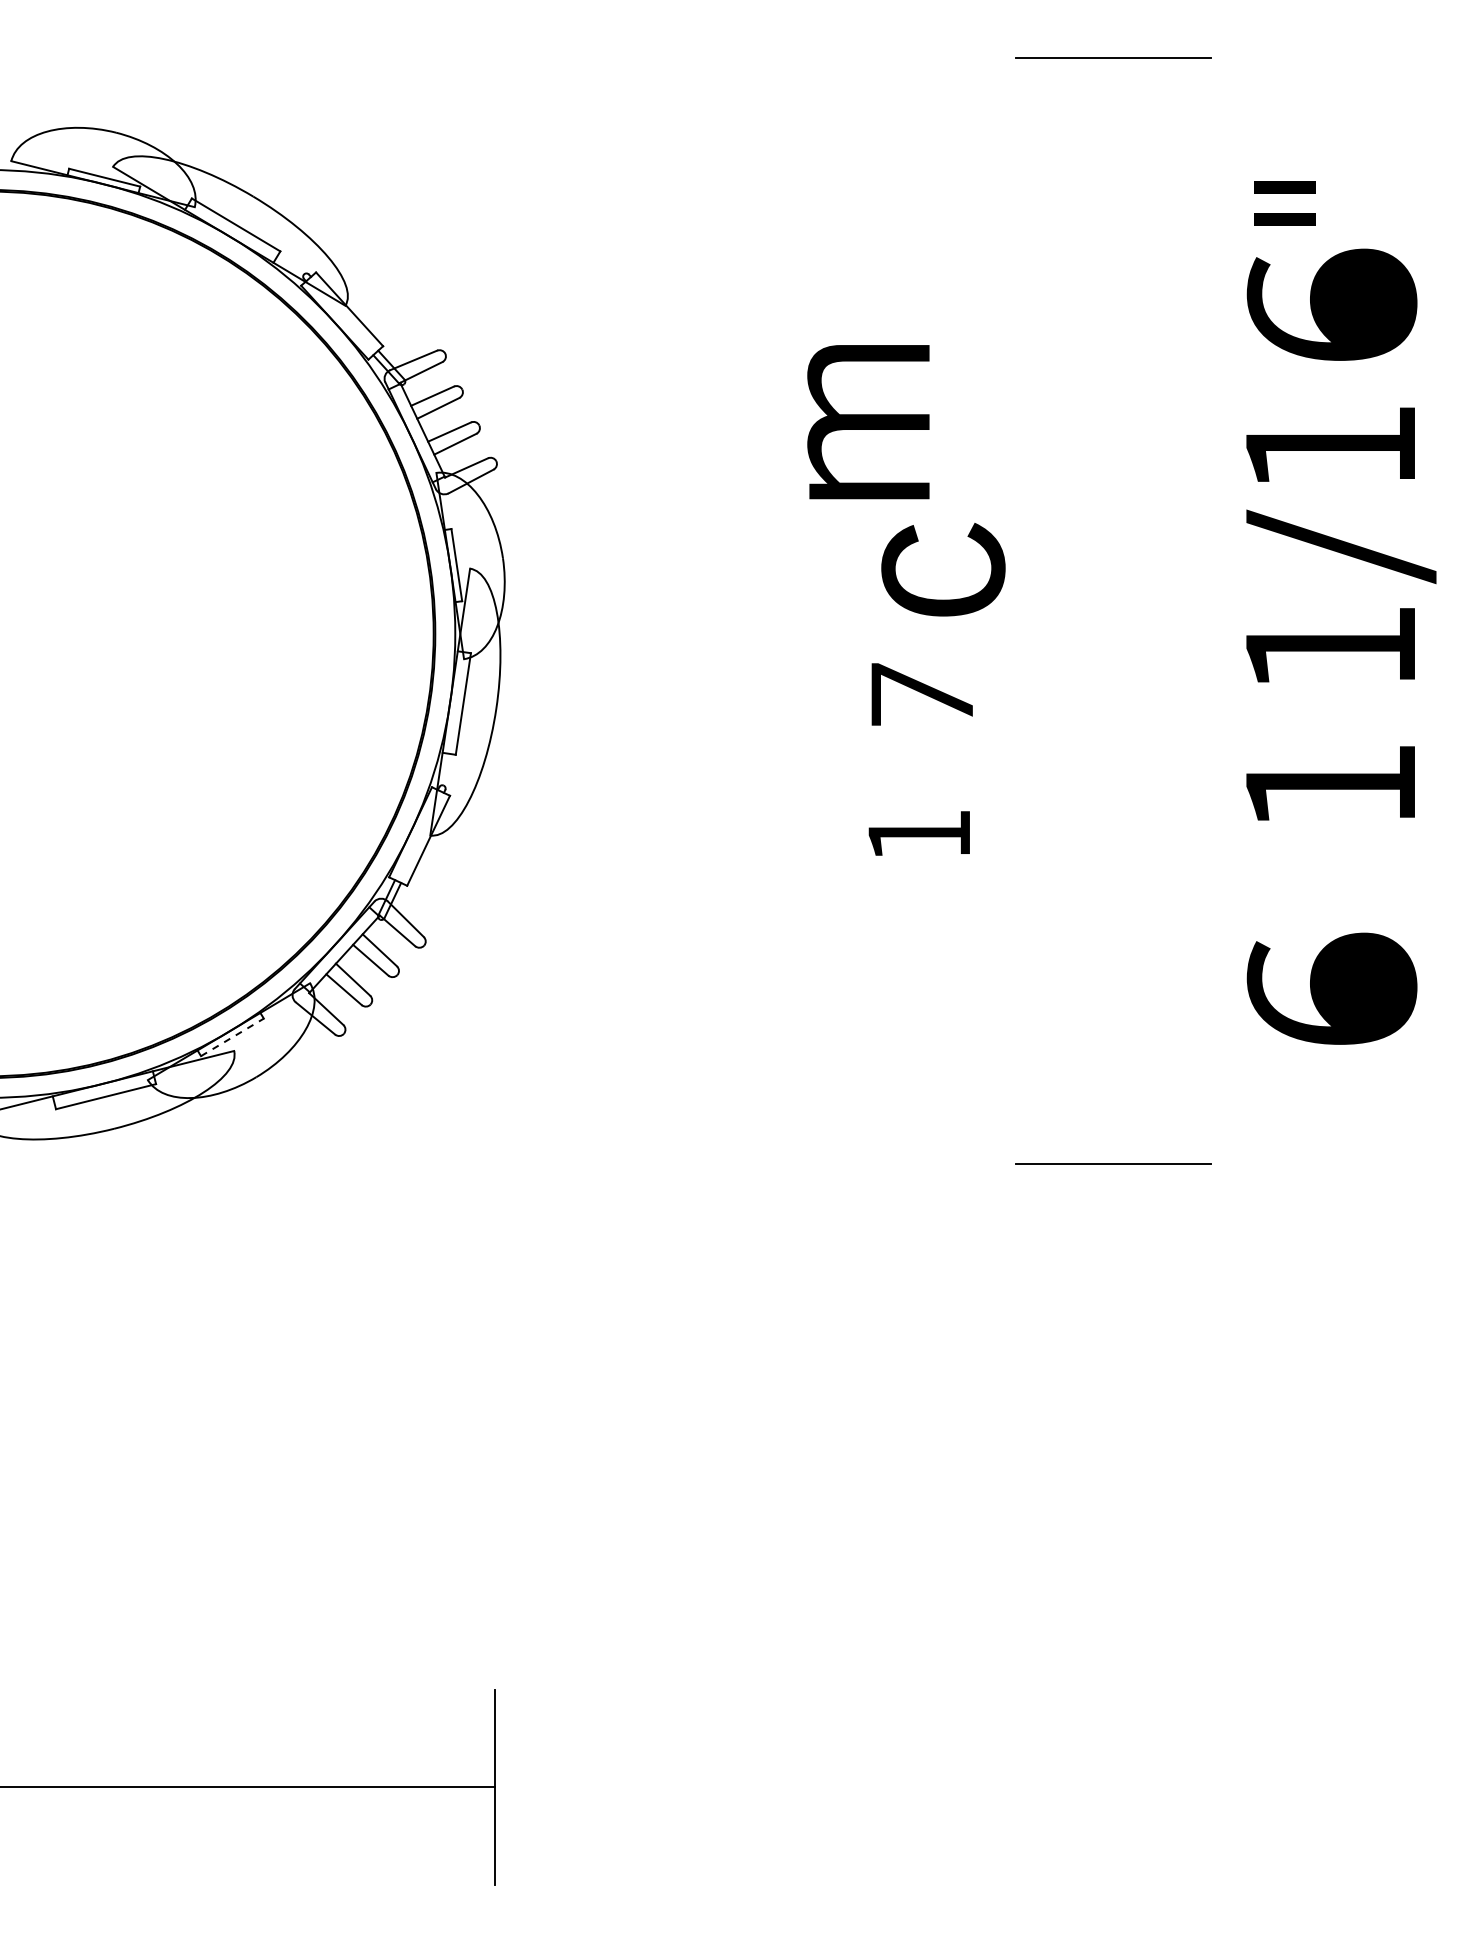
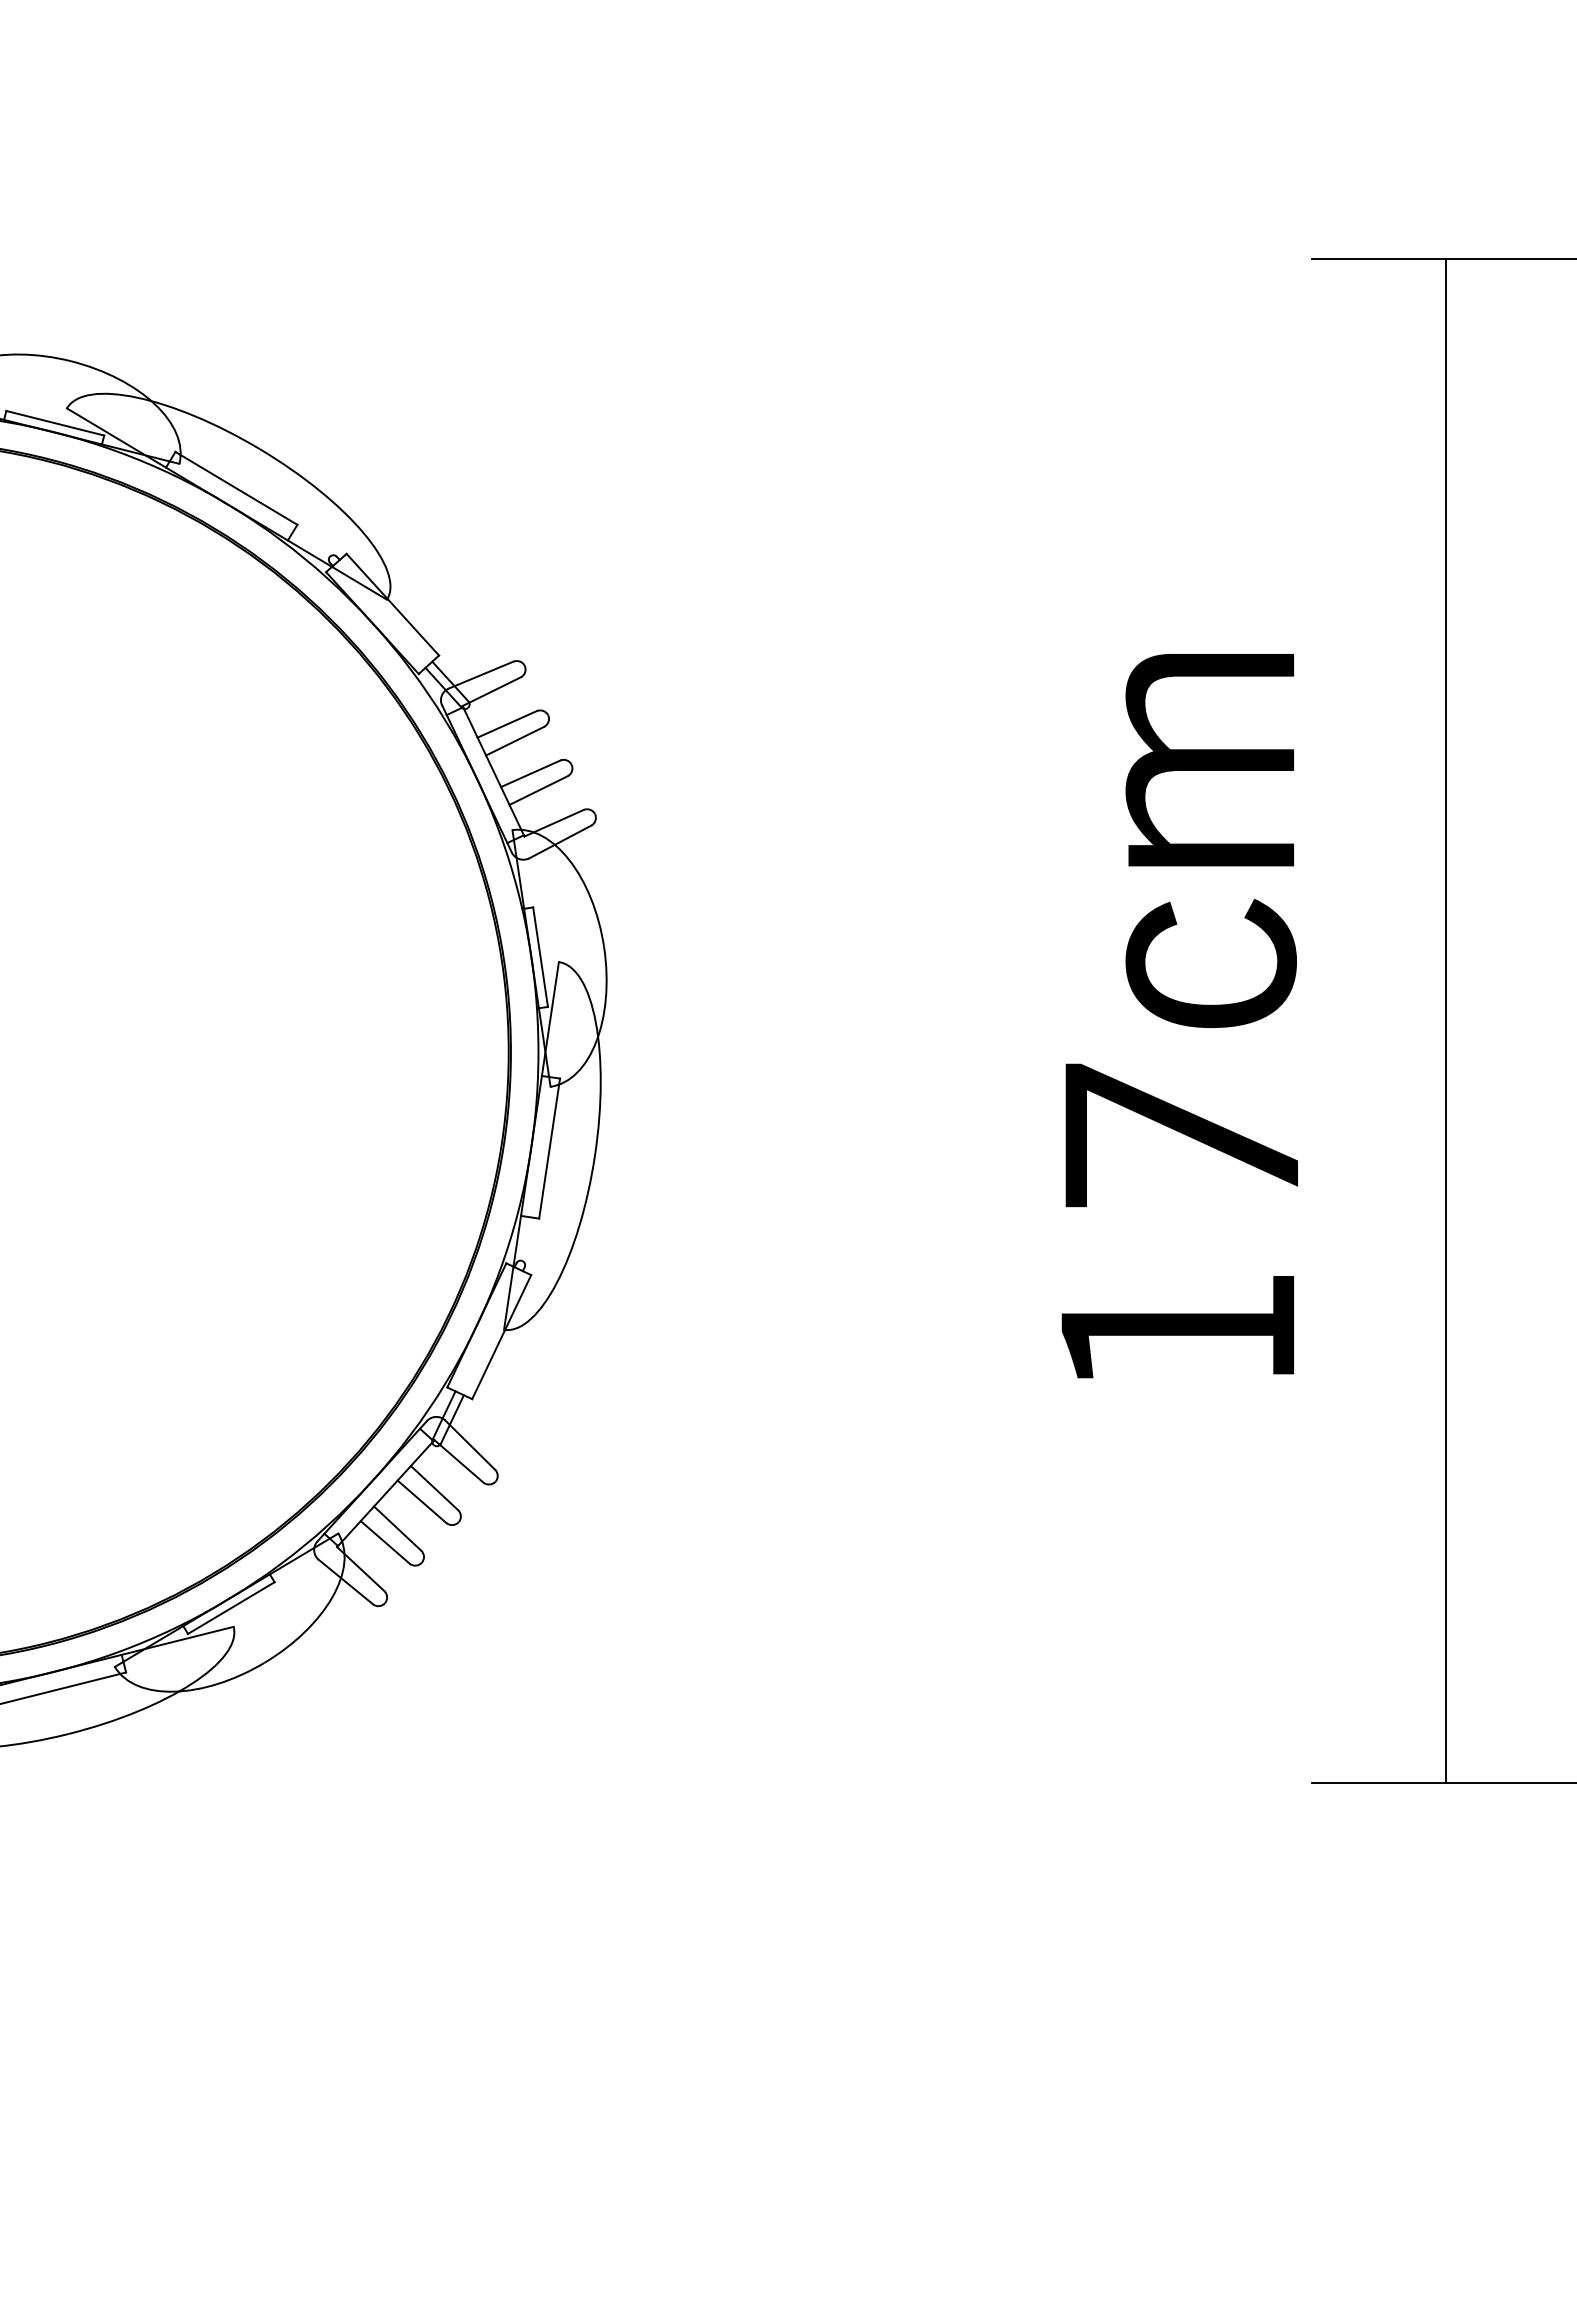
part: (868, 422) -> (1209, 760), moved
line: (1113, 611) -> (1445, 1021), added
part: (922, 694) -> (1182, 1135), size x1.67
part: (919, 833) -> (1178, 1327), size x1.67
line: (232, 1037) -> (231, 1608), dashed -> solid

